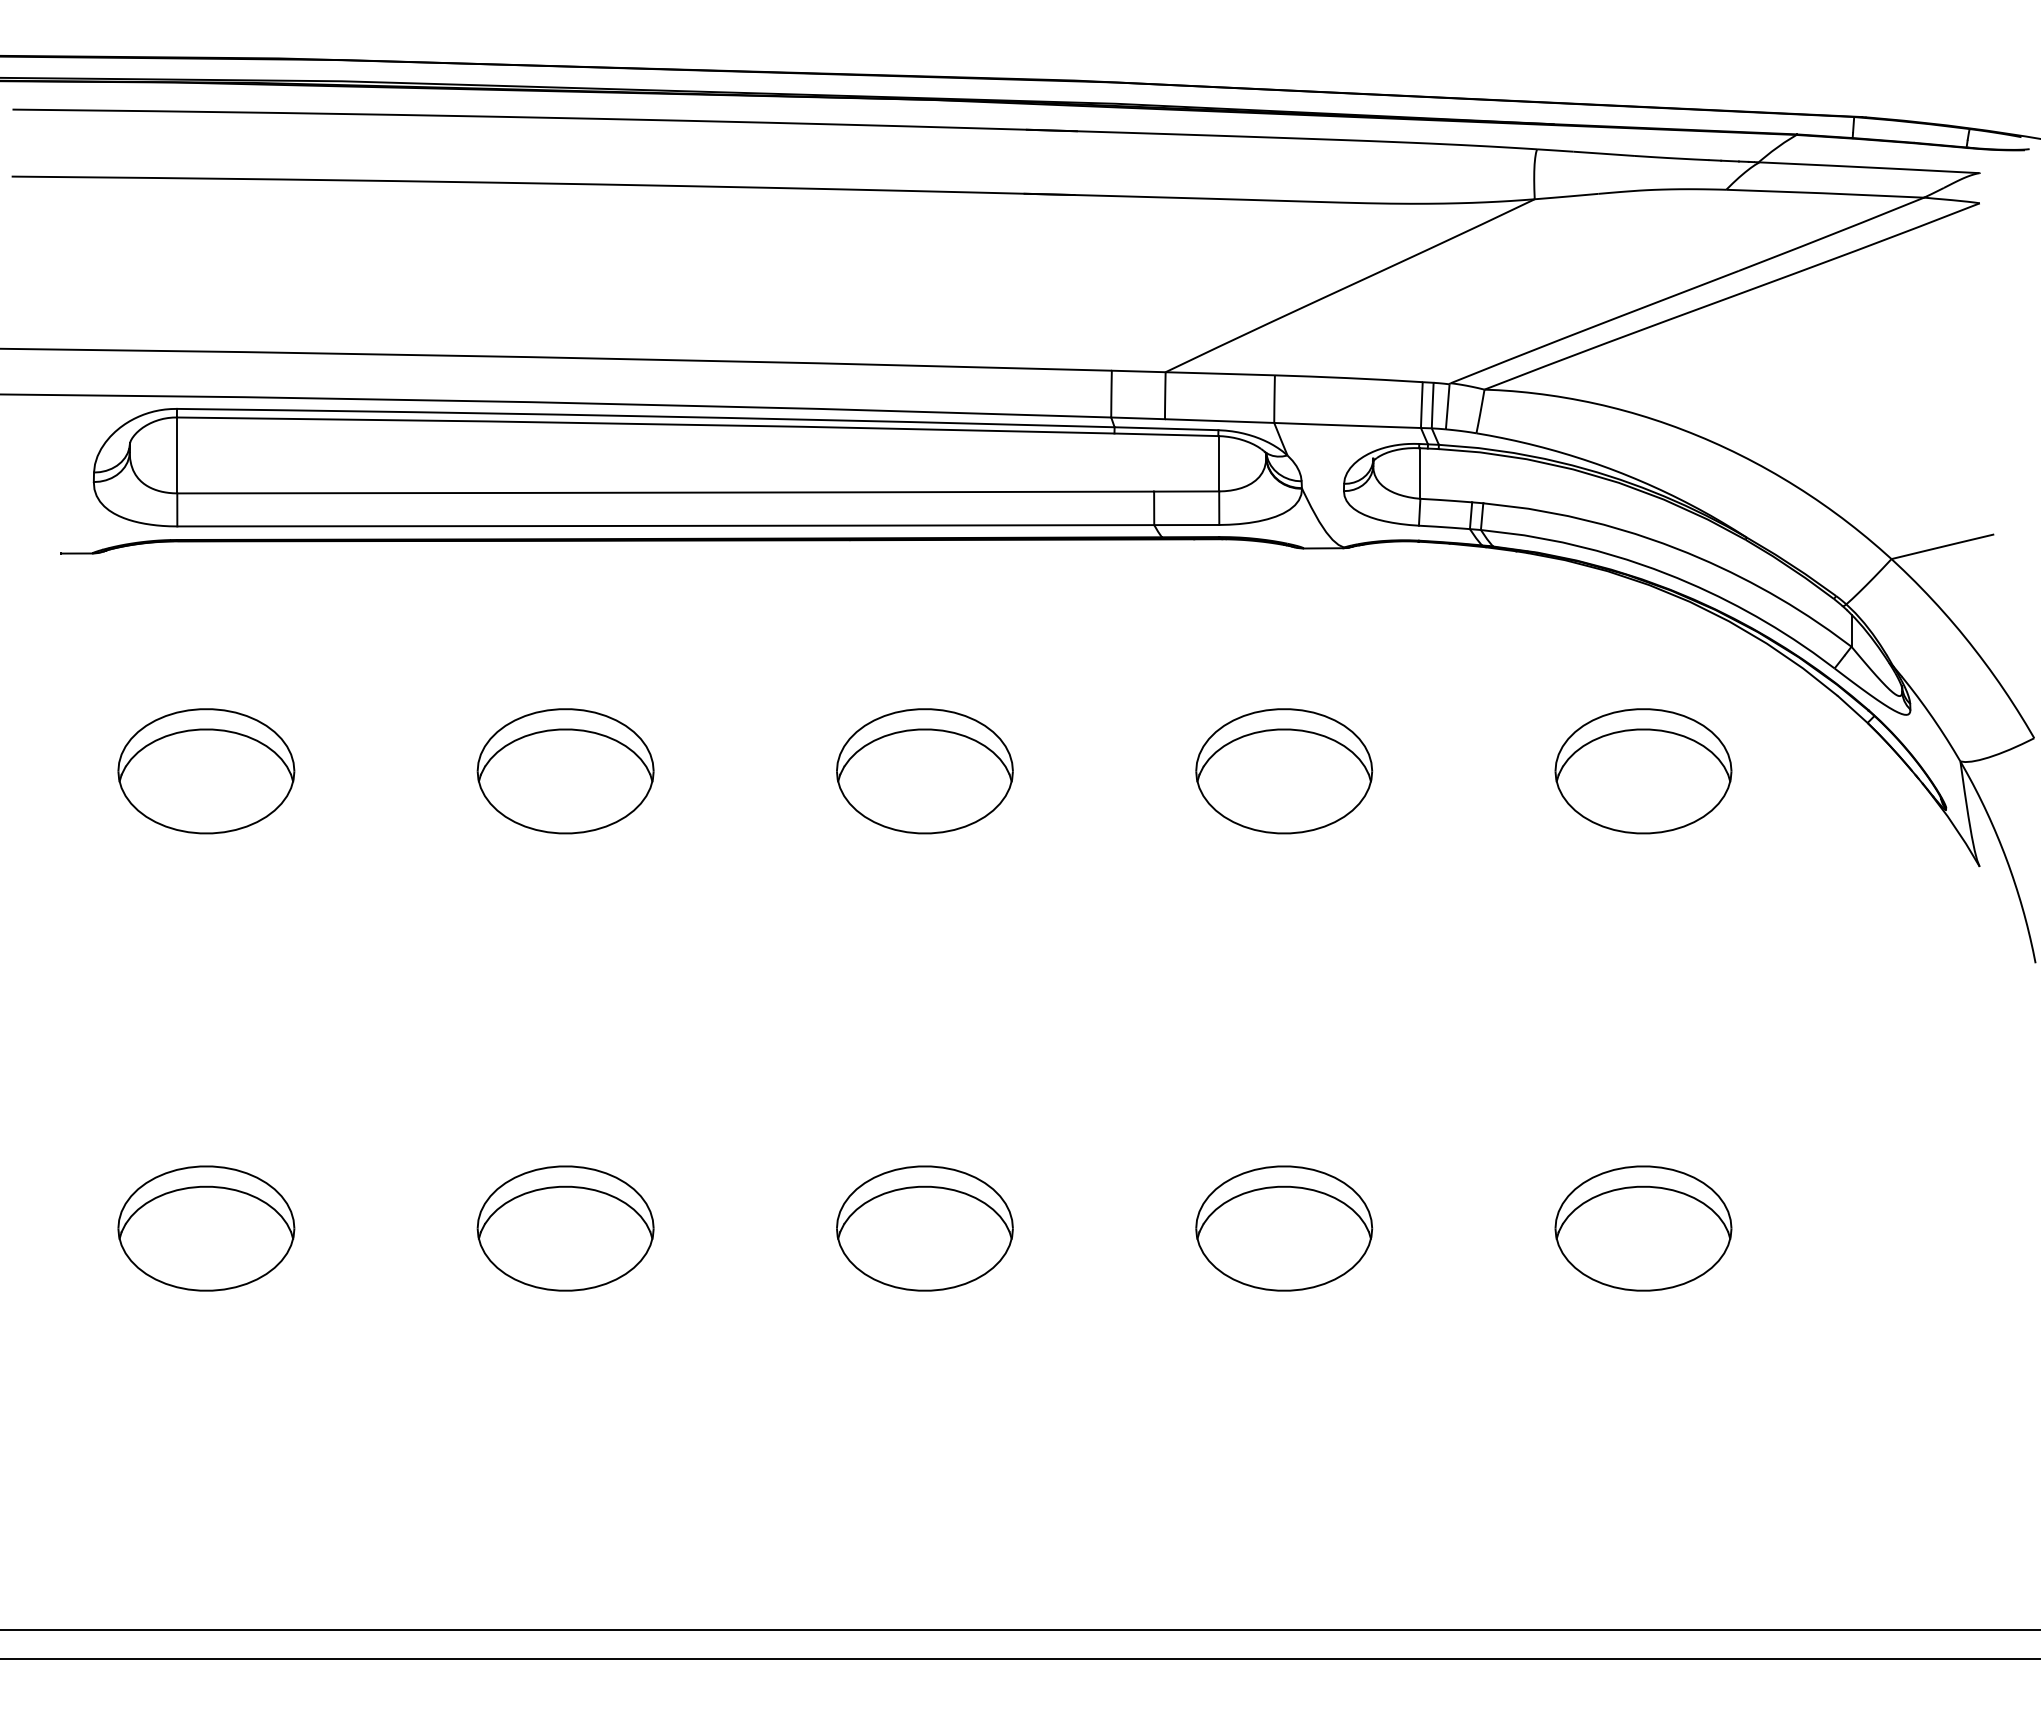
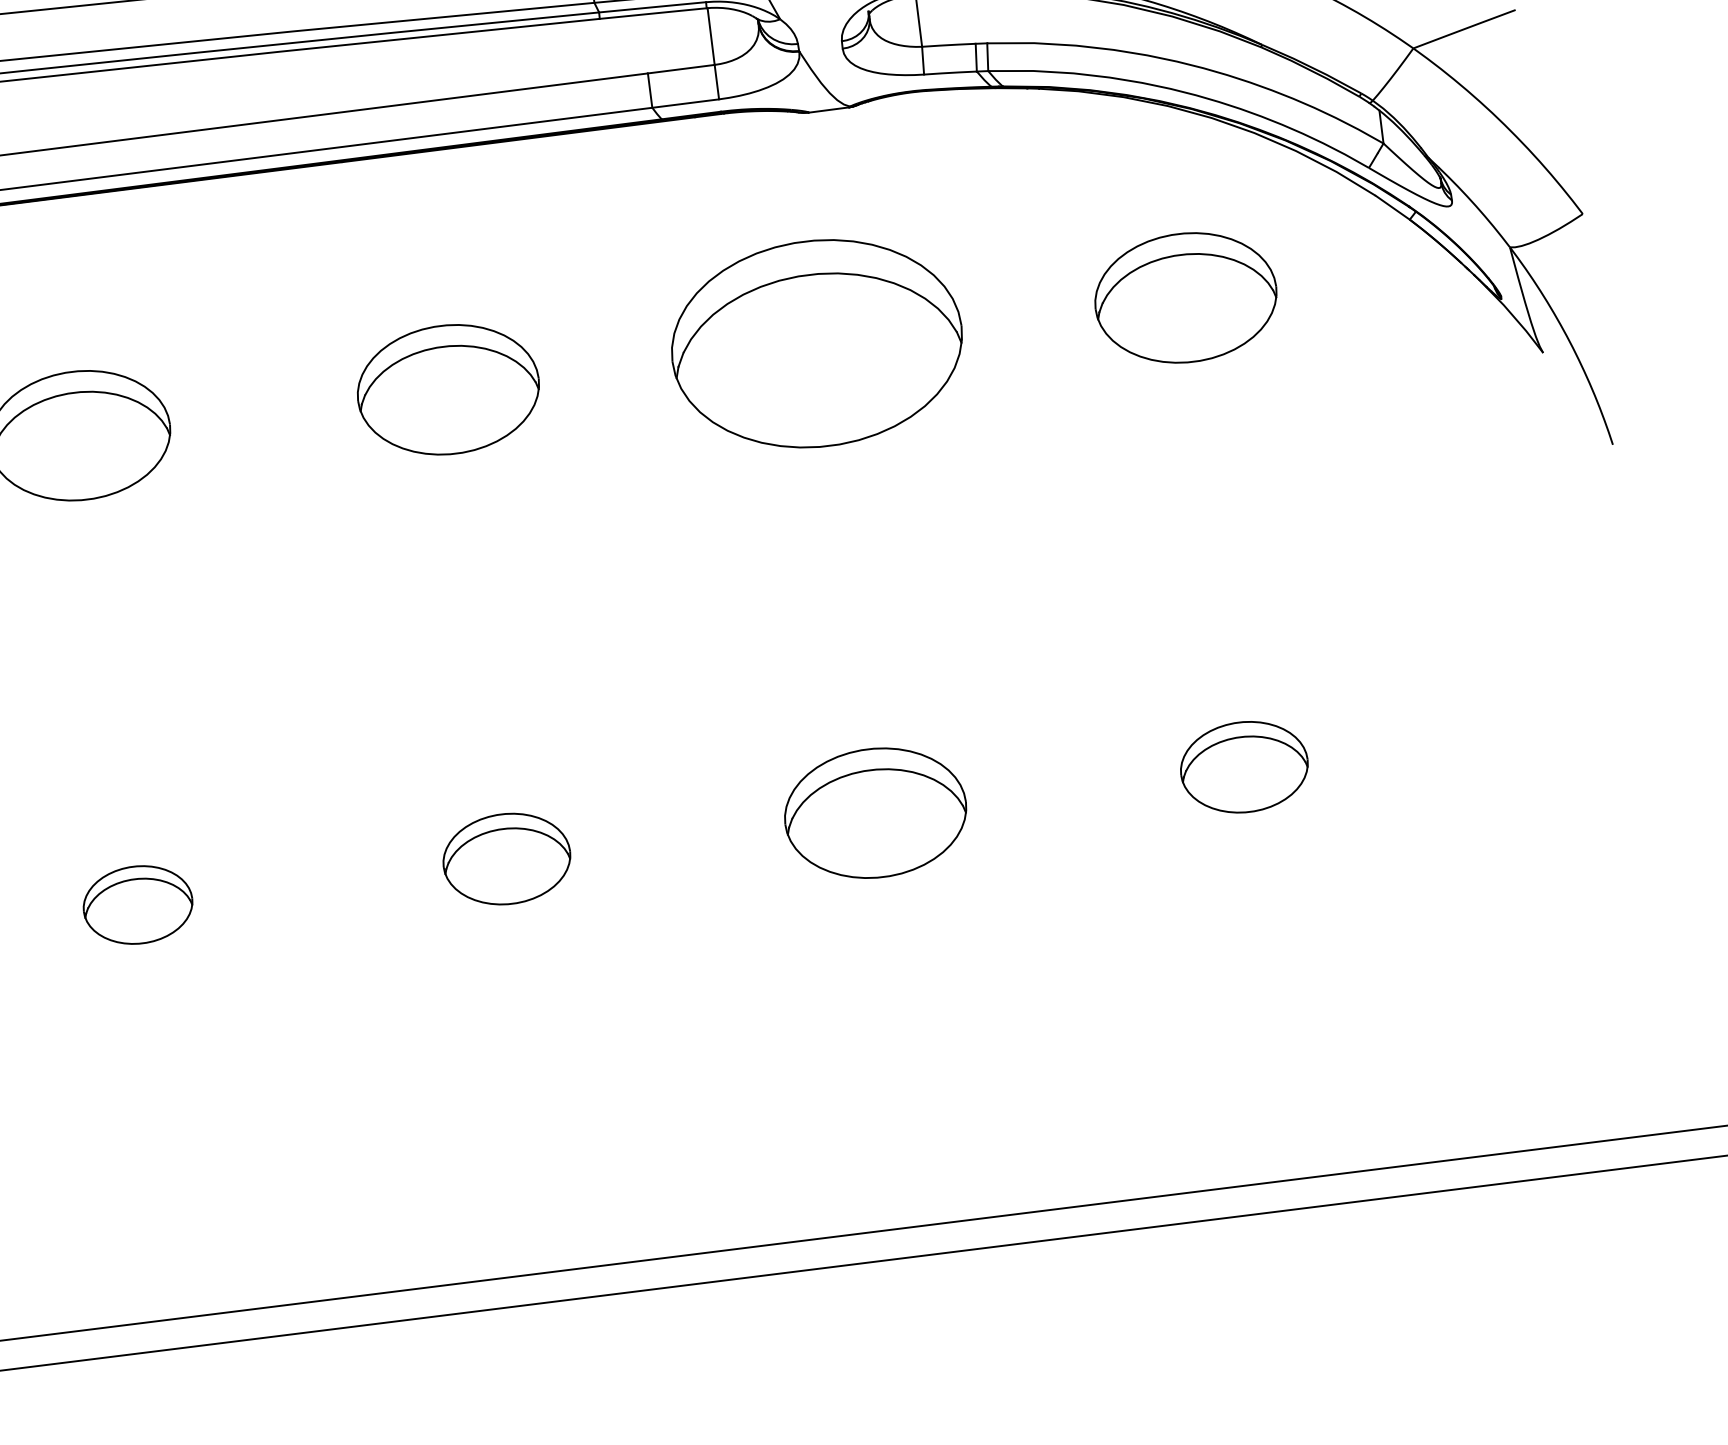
part: (1284, 771) -> (817, 344), size x1.6
part: (565, 1228) -> (137, 905), size x0.6
part: (924, 1228) -> (506, 859), size x0.7
part: (1643, 1228) -> (1244, 767), size x0.7

